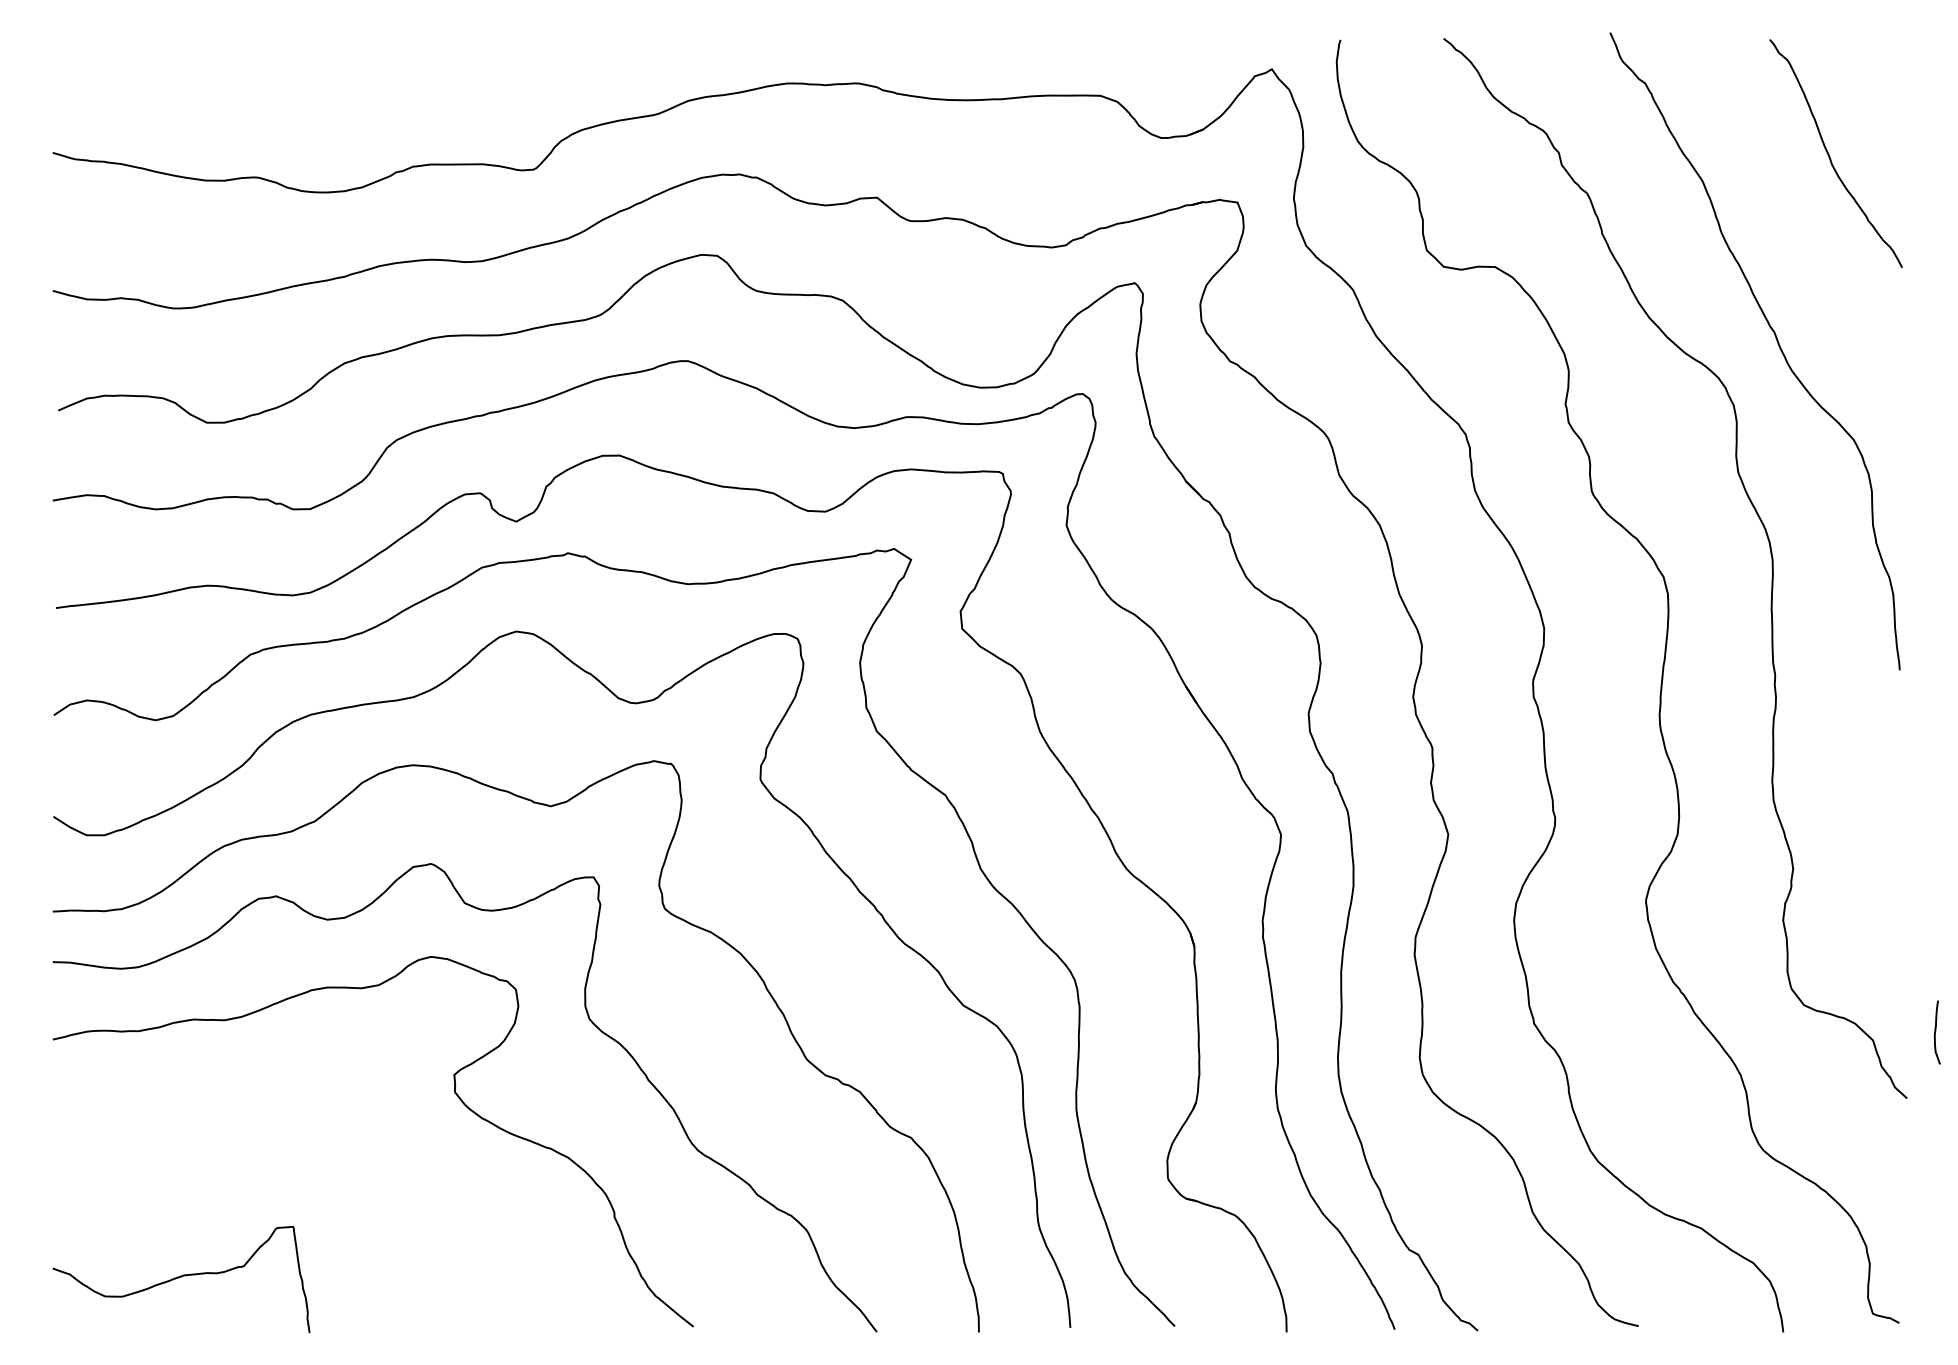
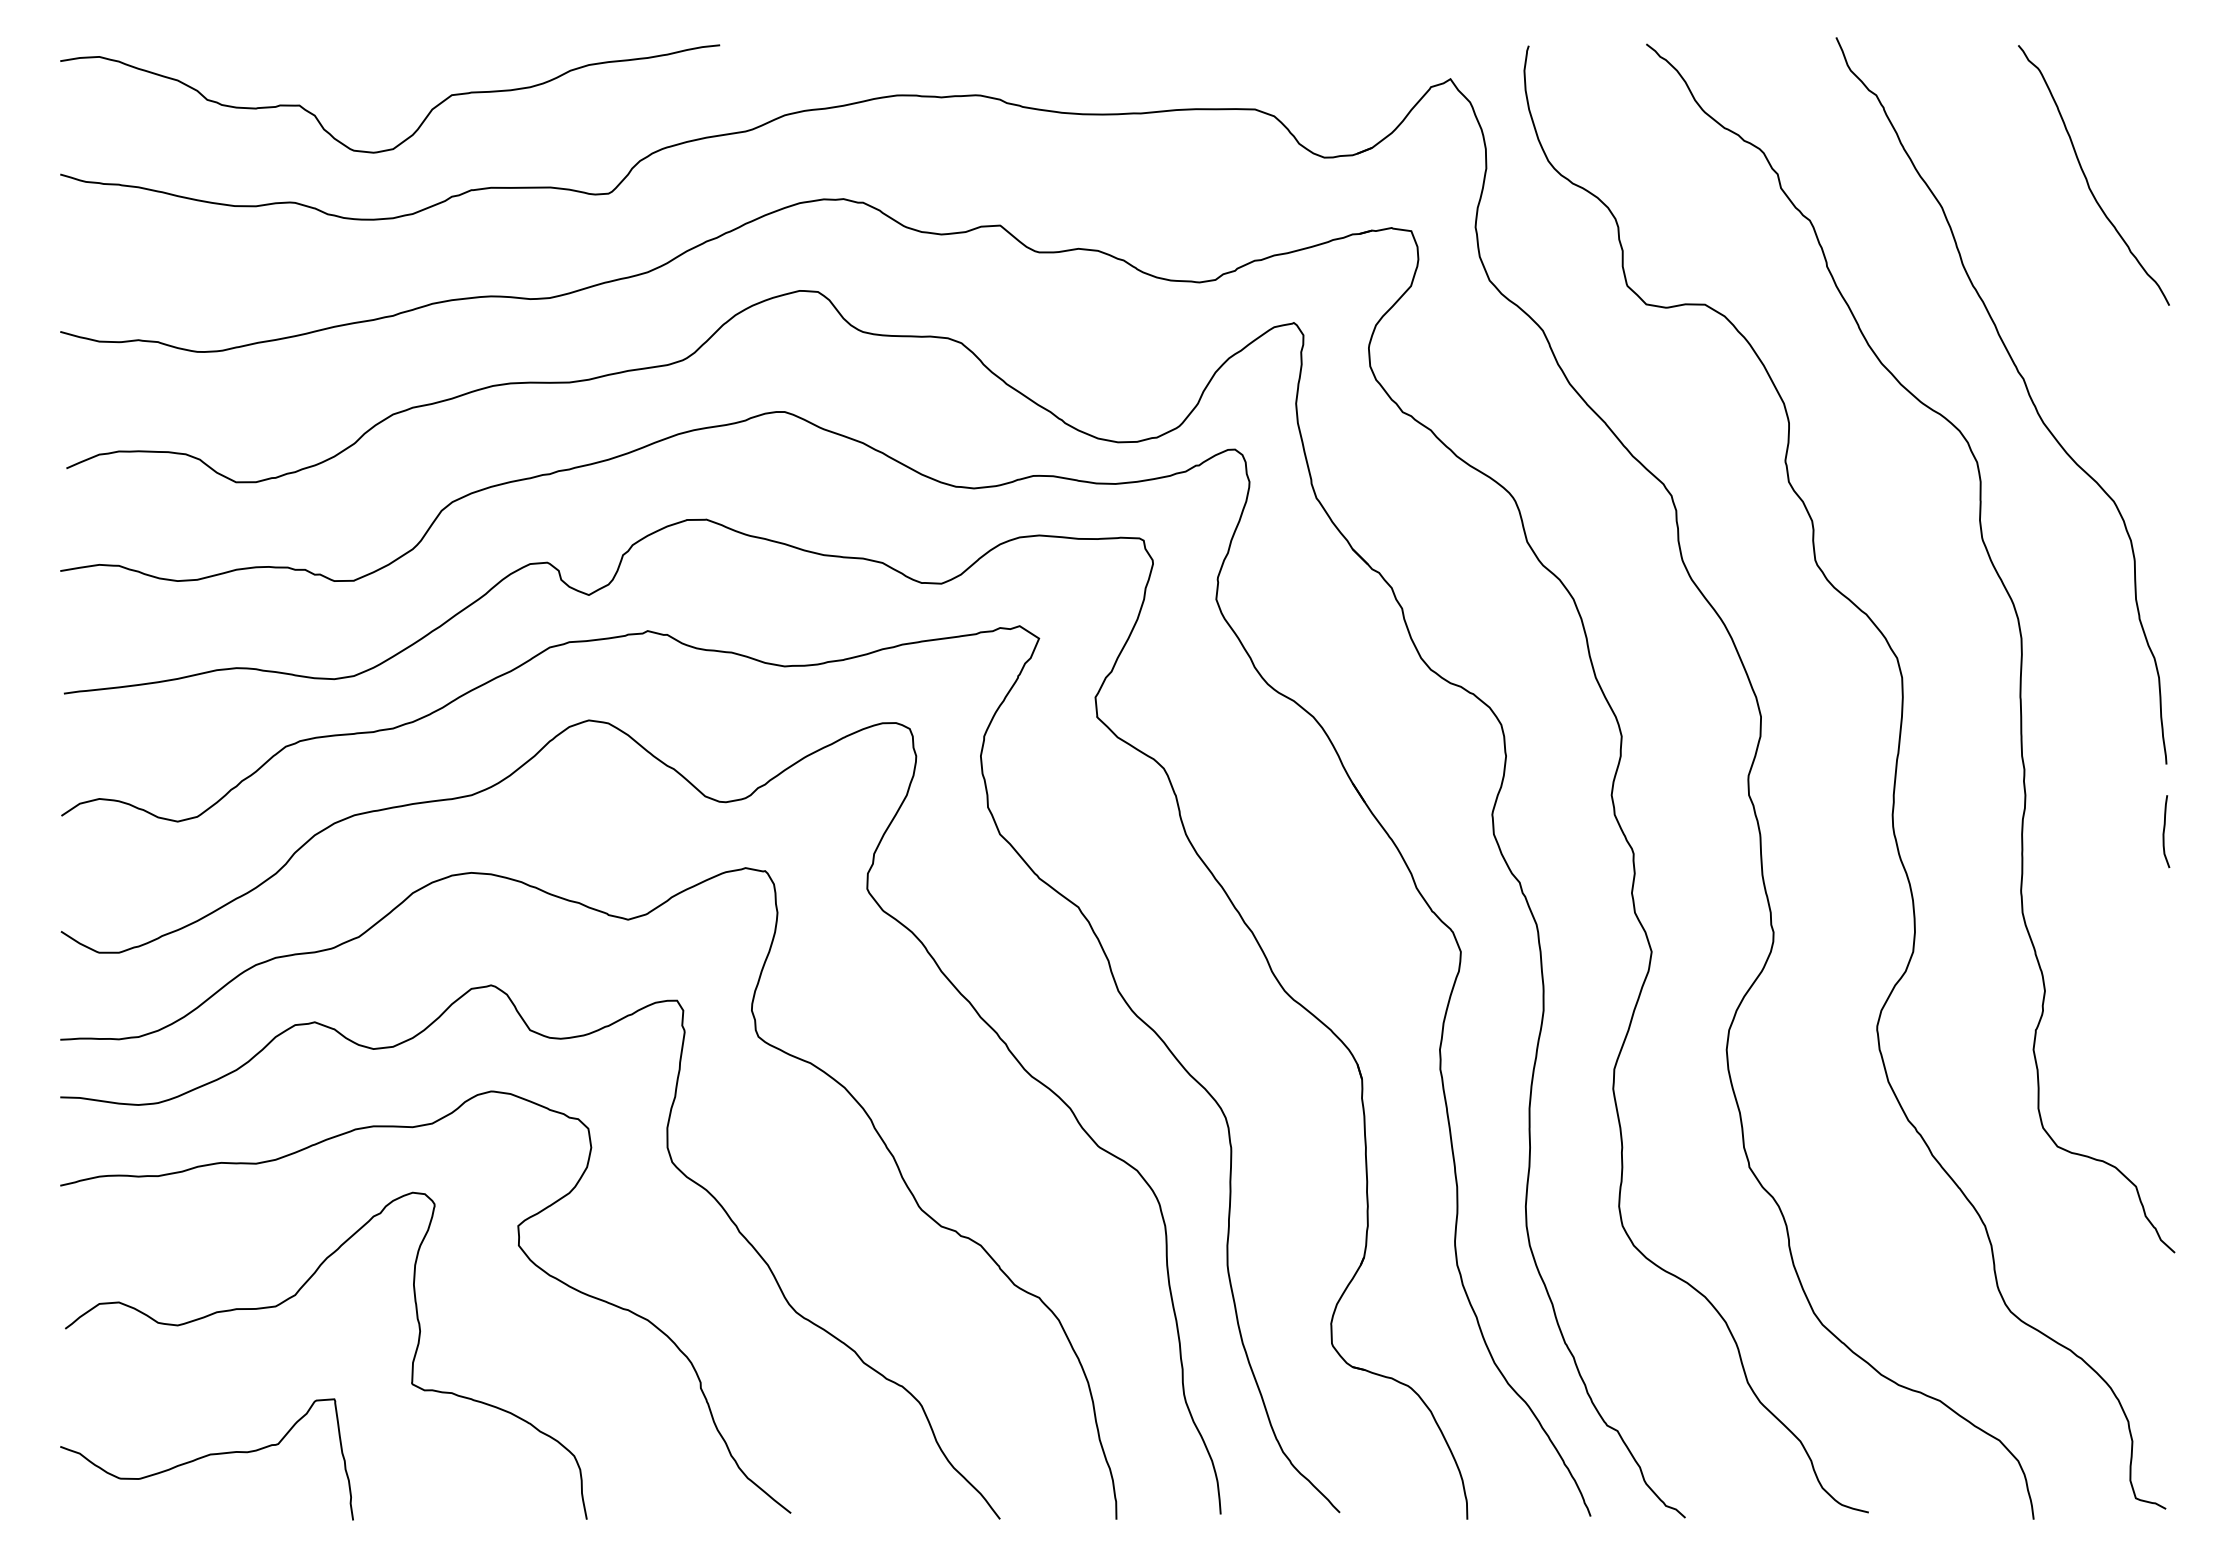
curve: (371, 104) -> (423, 119), added
curve: (1935, 1032) -> (2164, 831), moved
curve: (257, 1137) -> (293, 1297), added

